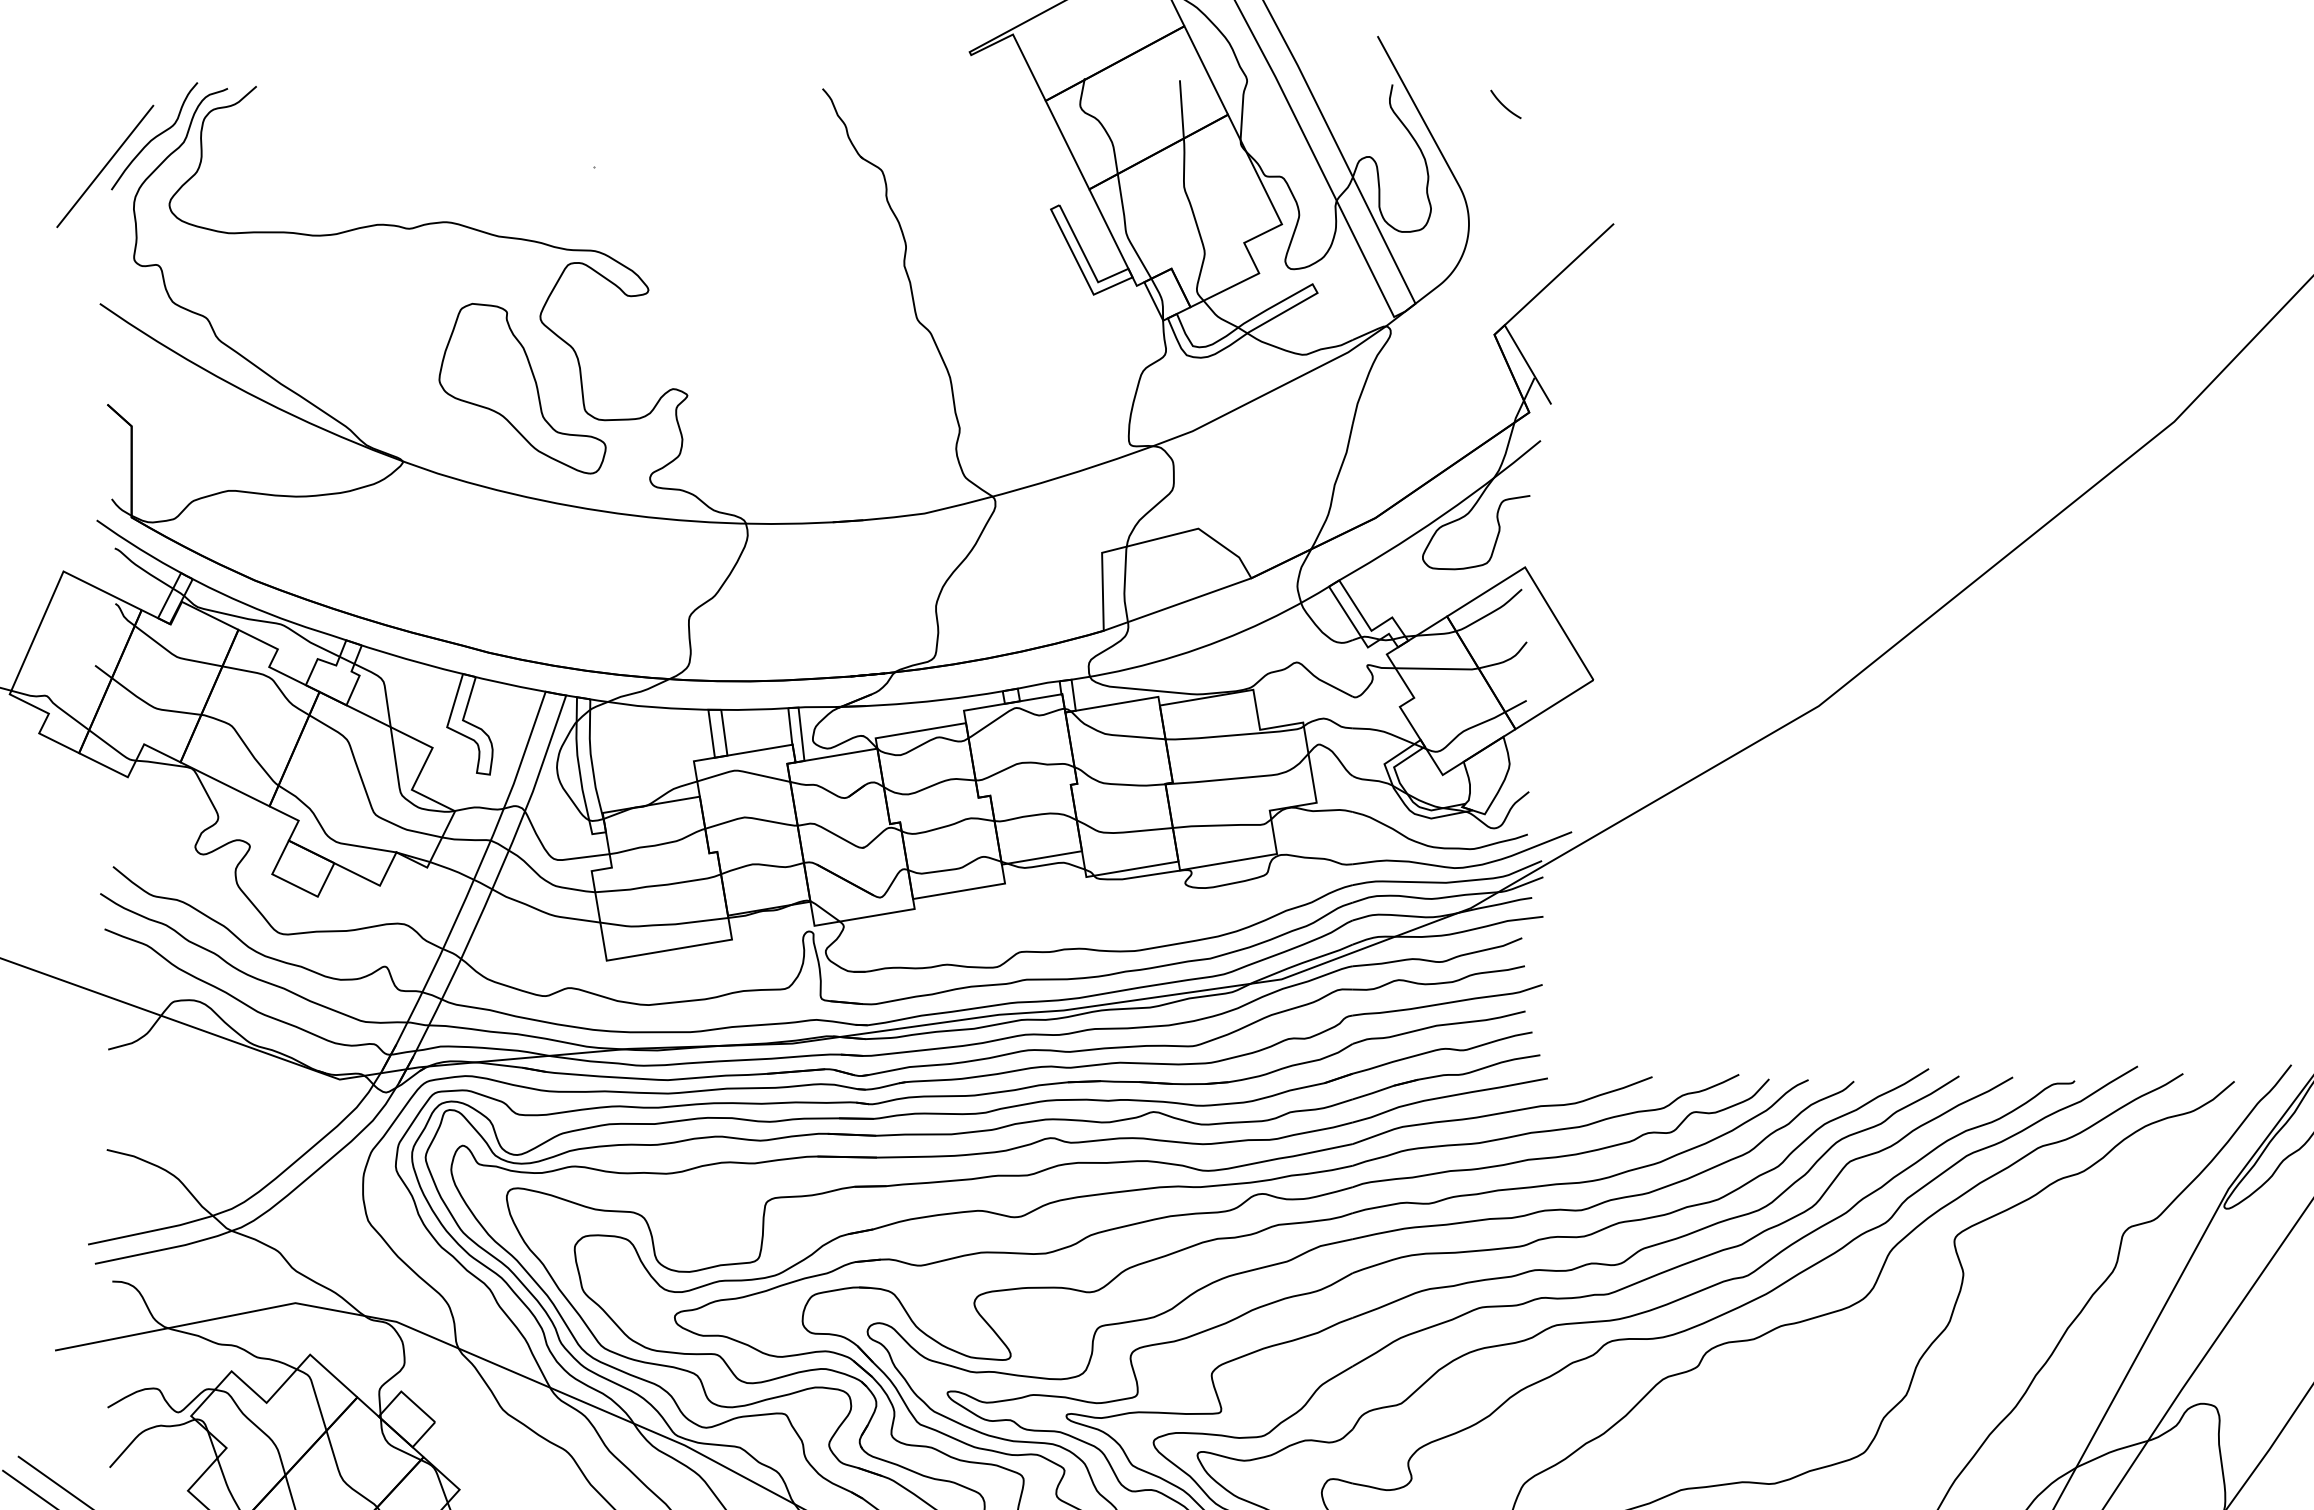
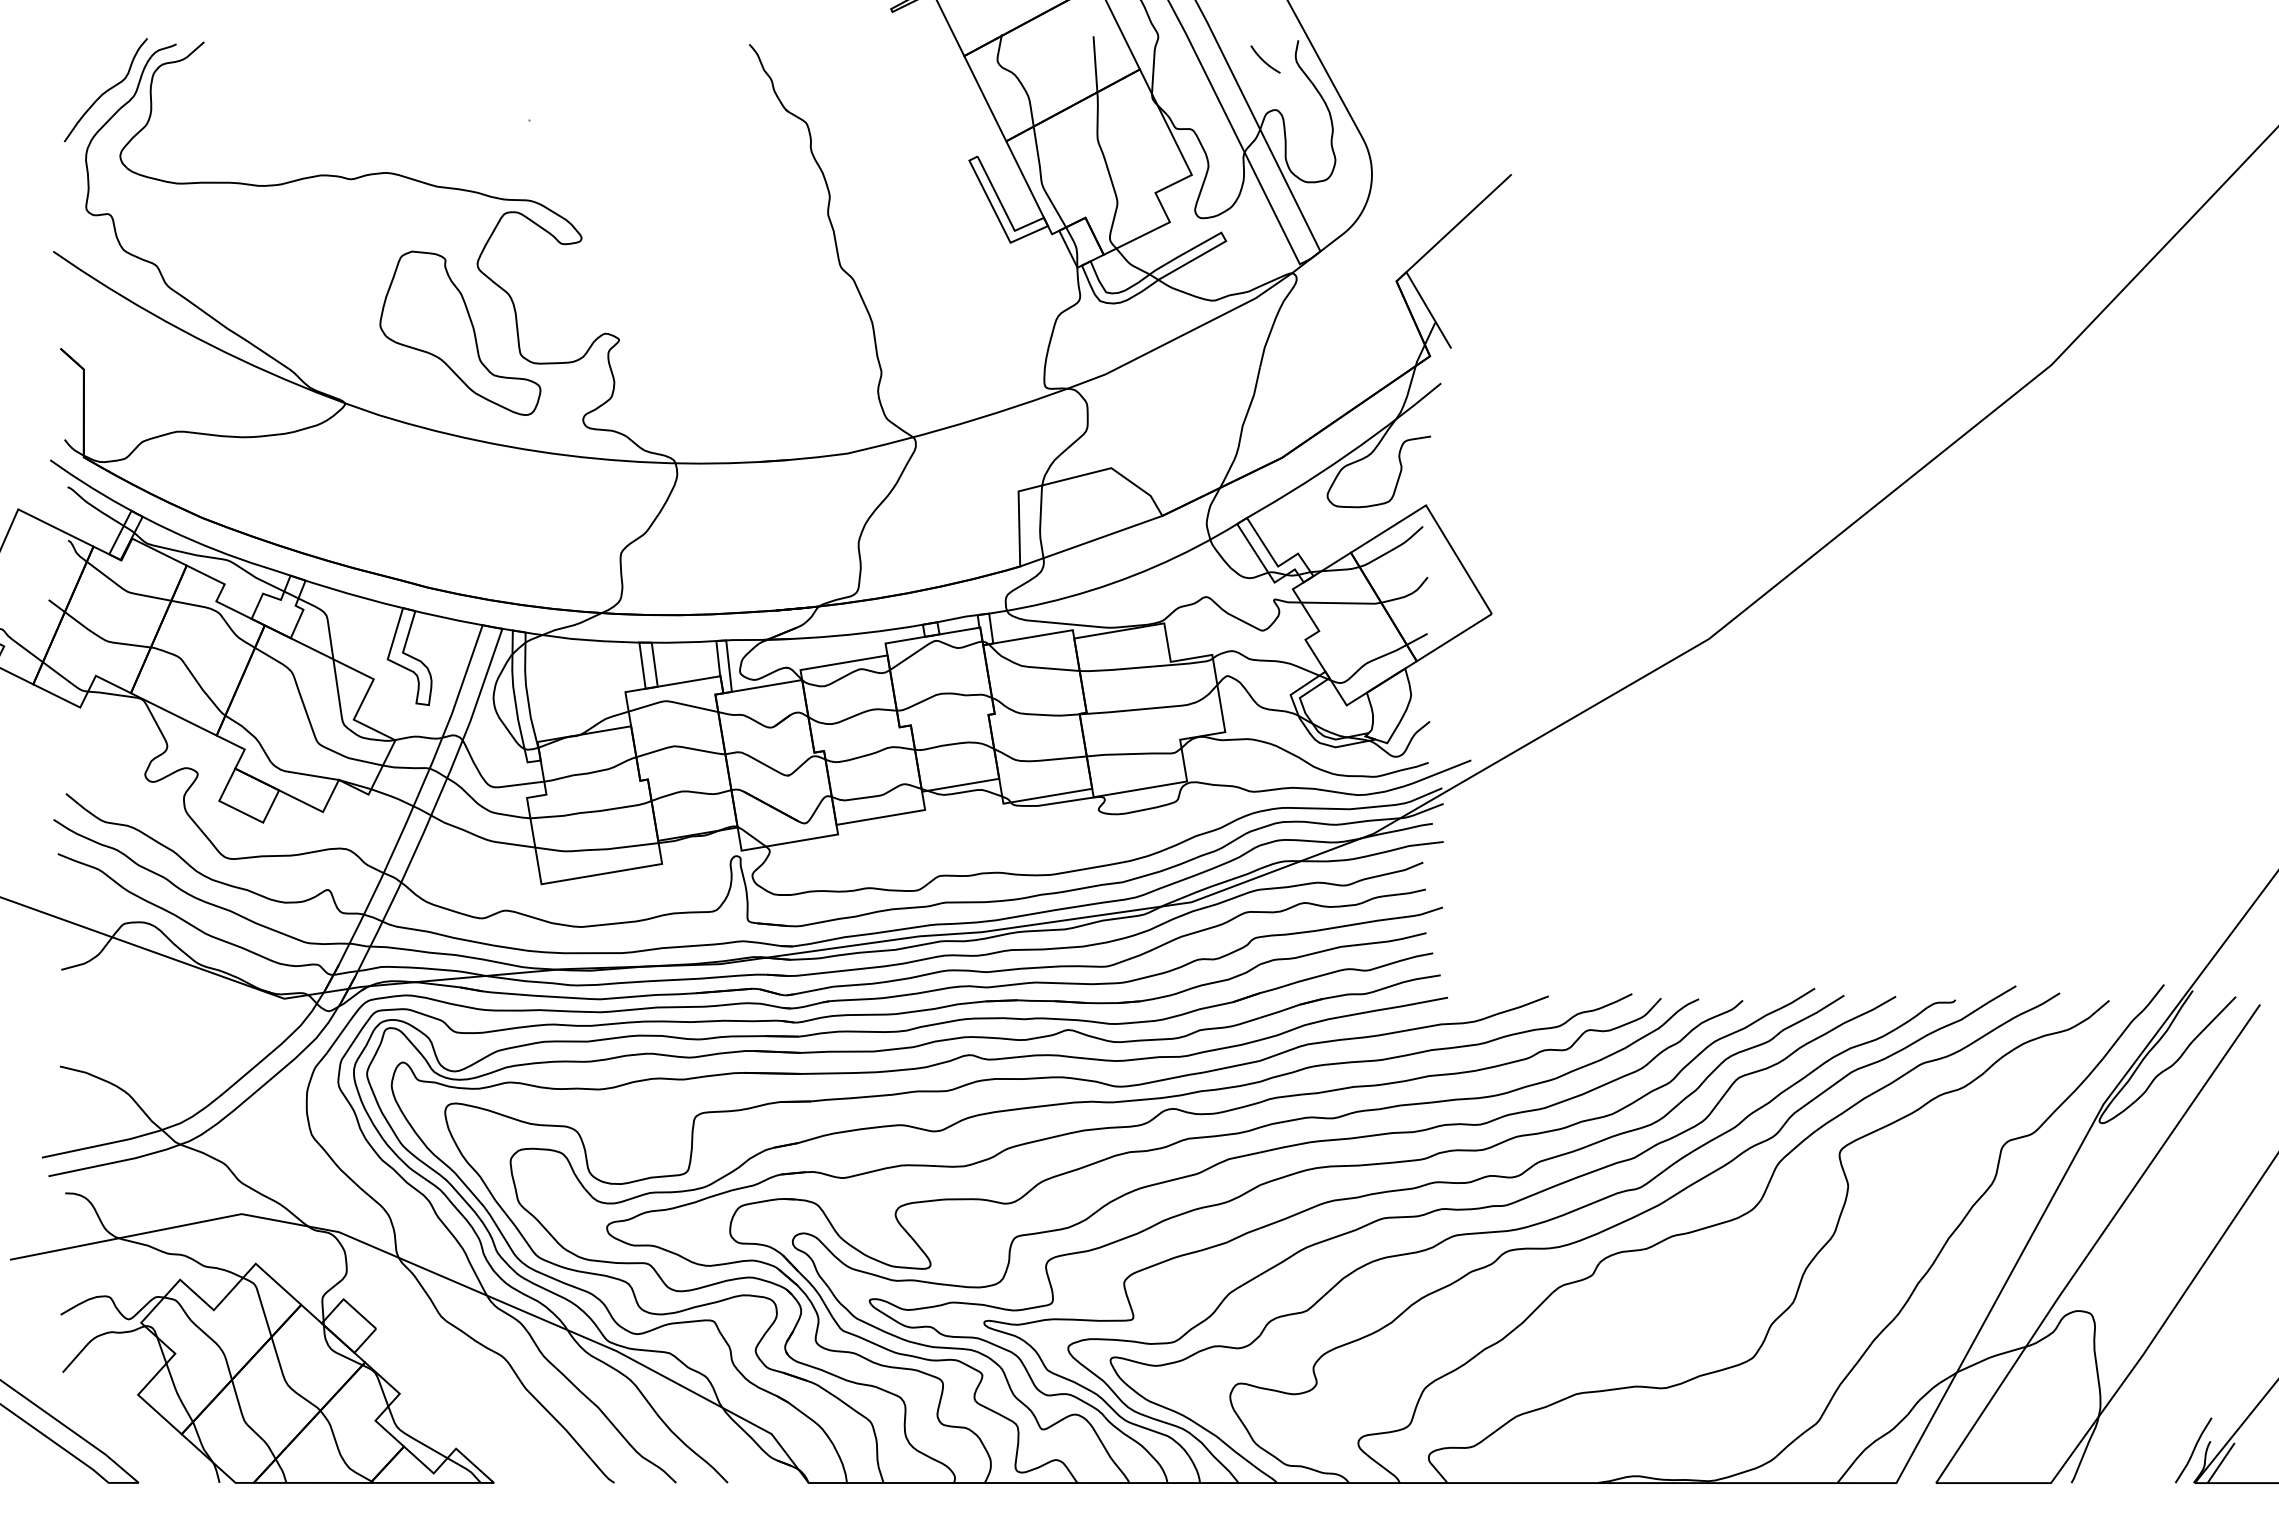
curve: (1504, 105) -> (1264, 60), moved
line: (105, 165) -> (58, 118), removed

